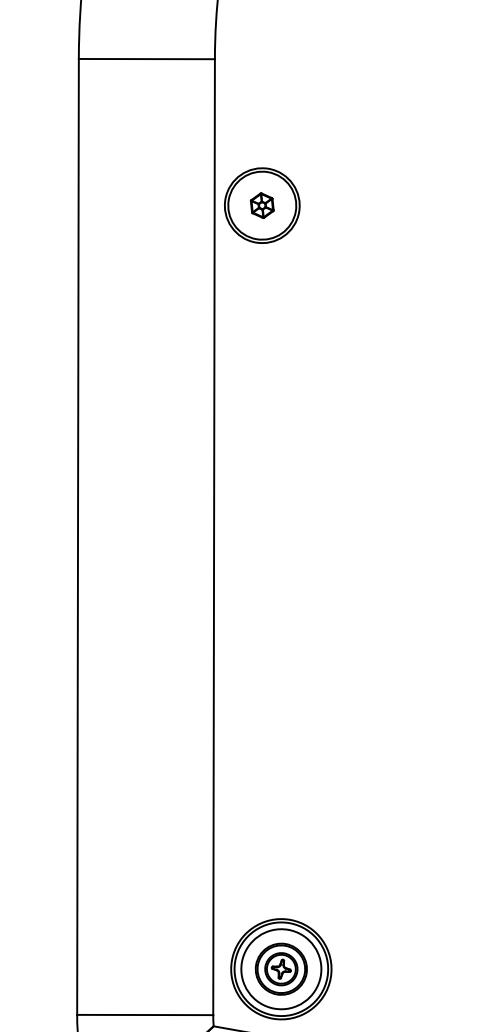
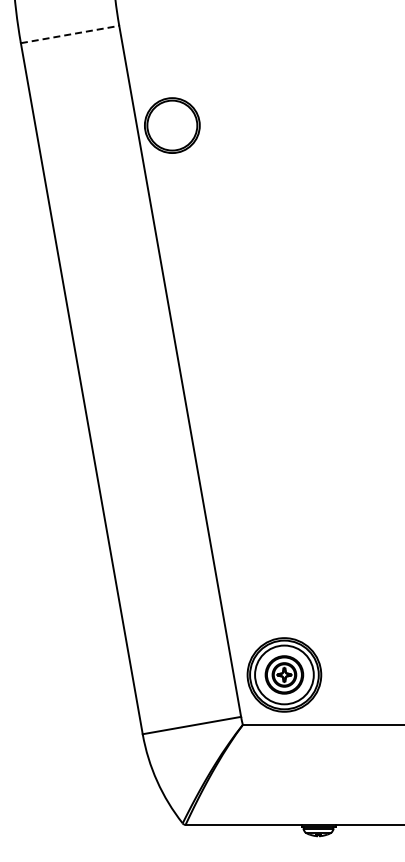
line: (147, 59) -> (70, 34), solid -> dashed
part: (262, 205) -> (172, 125), removed

